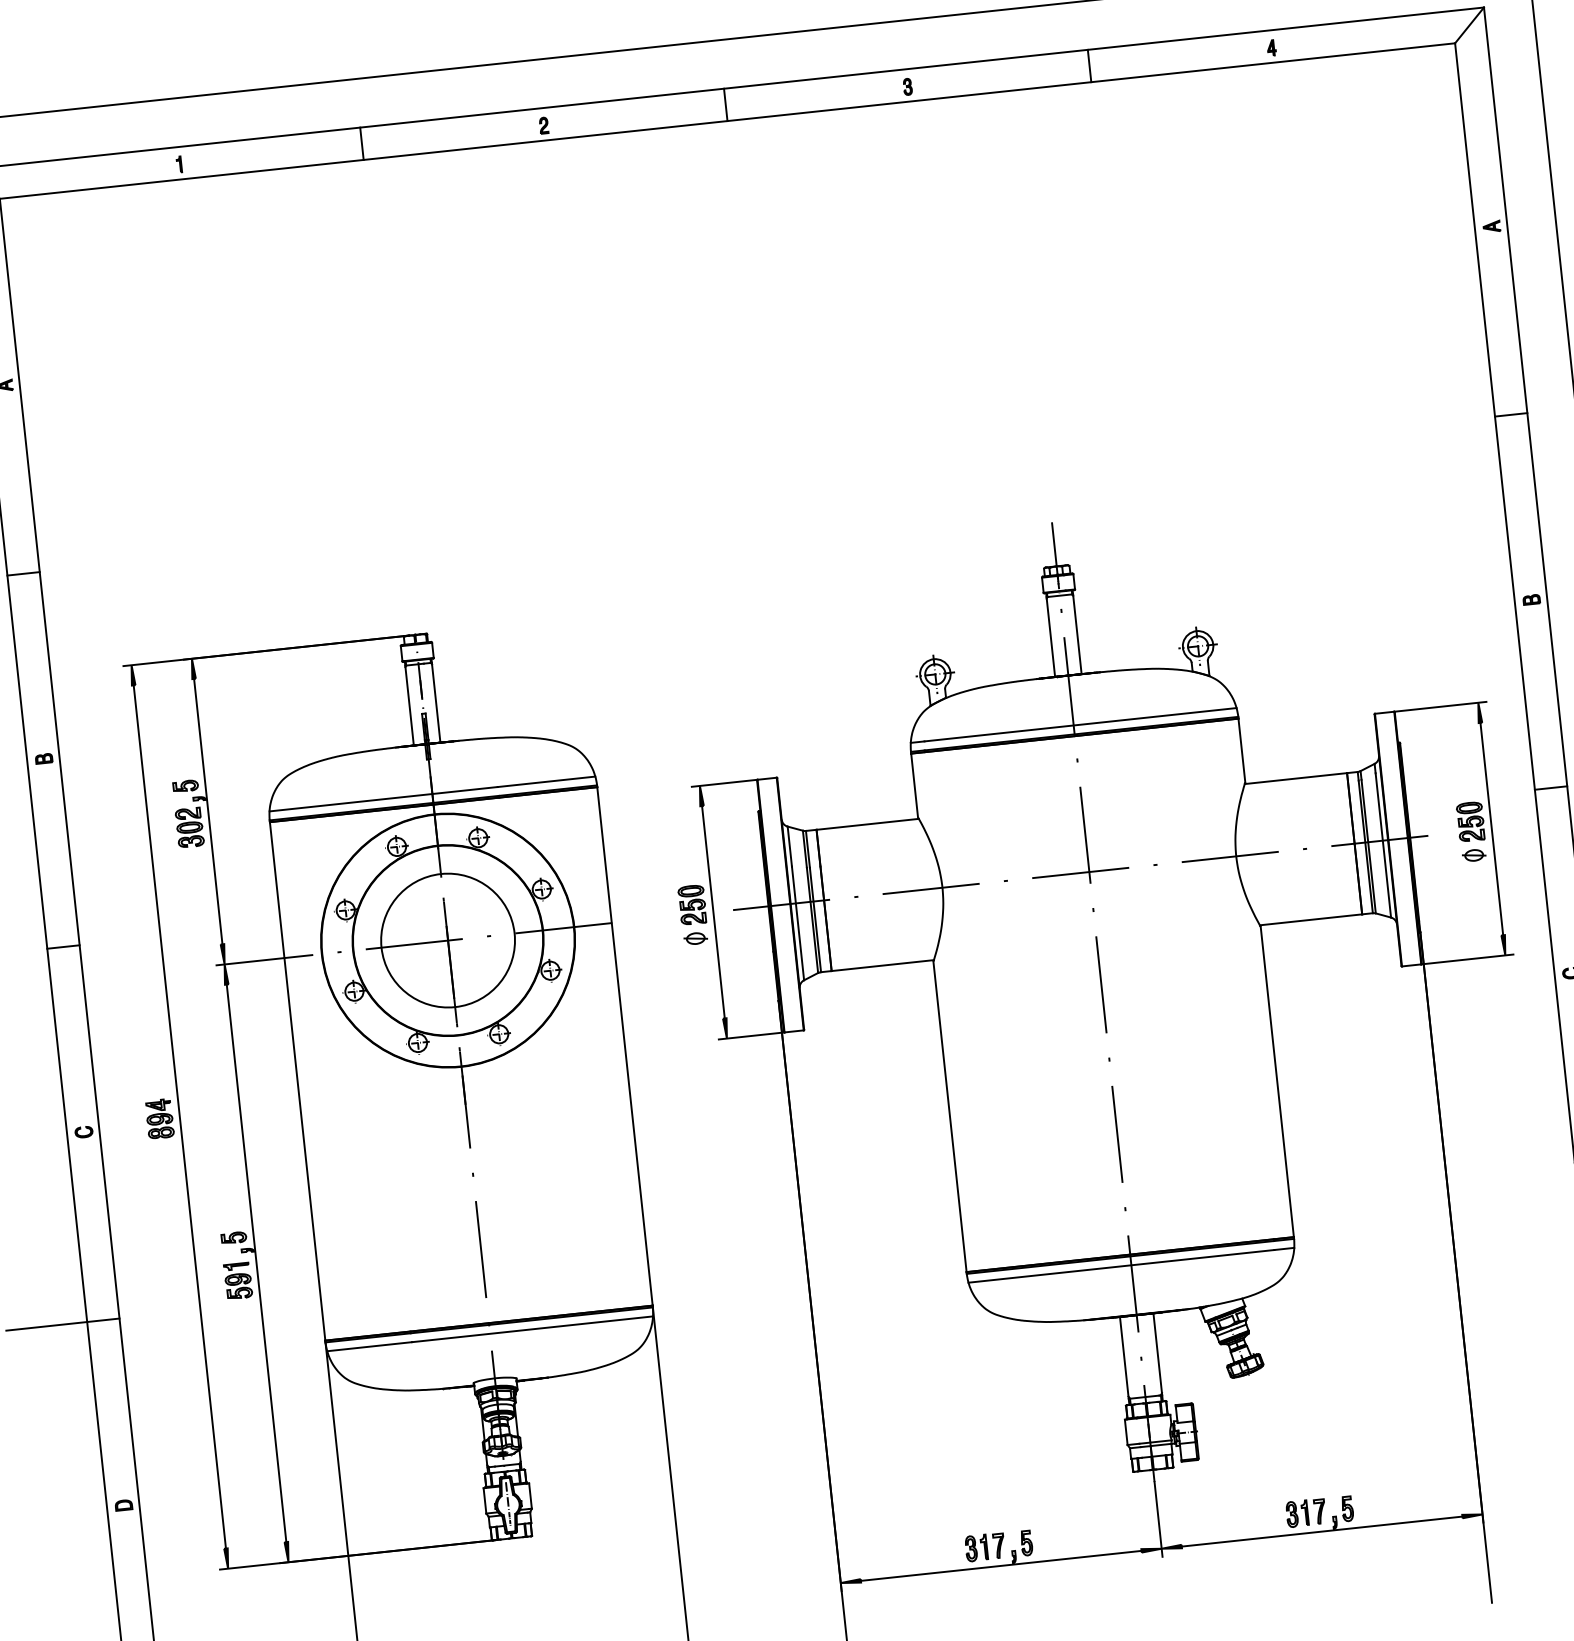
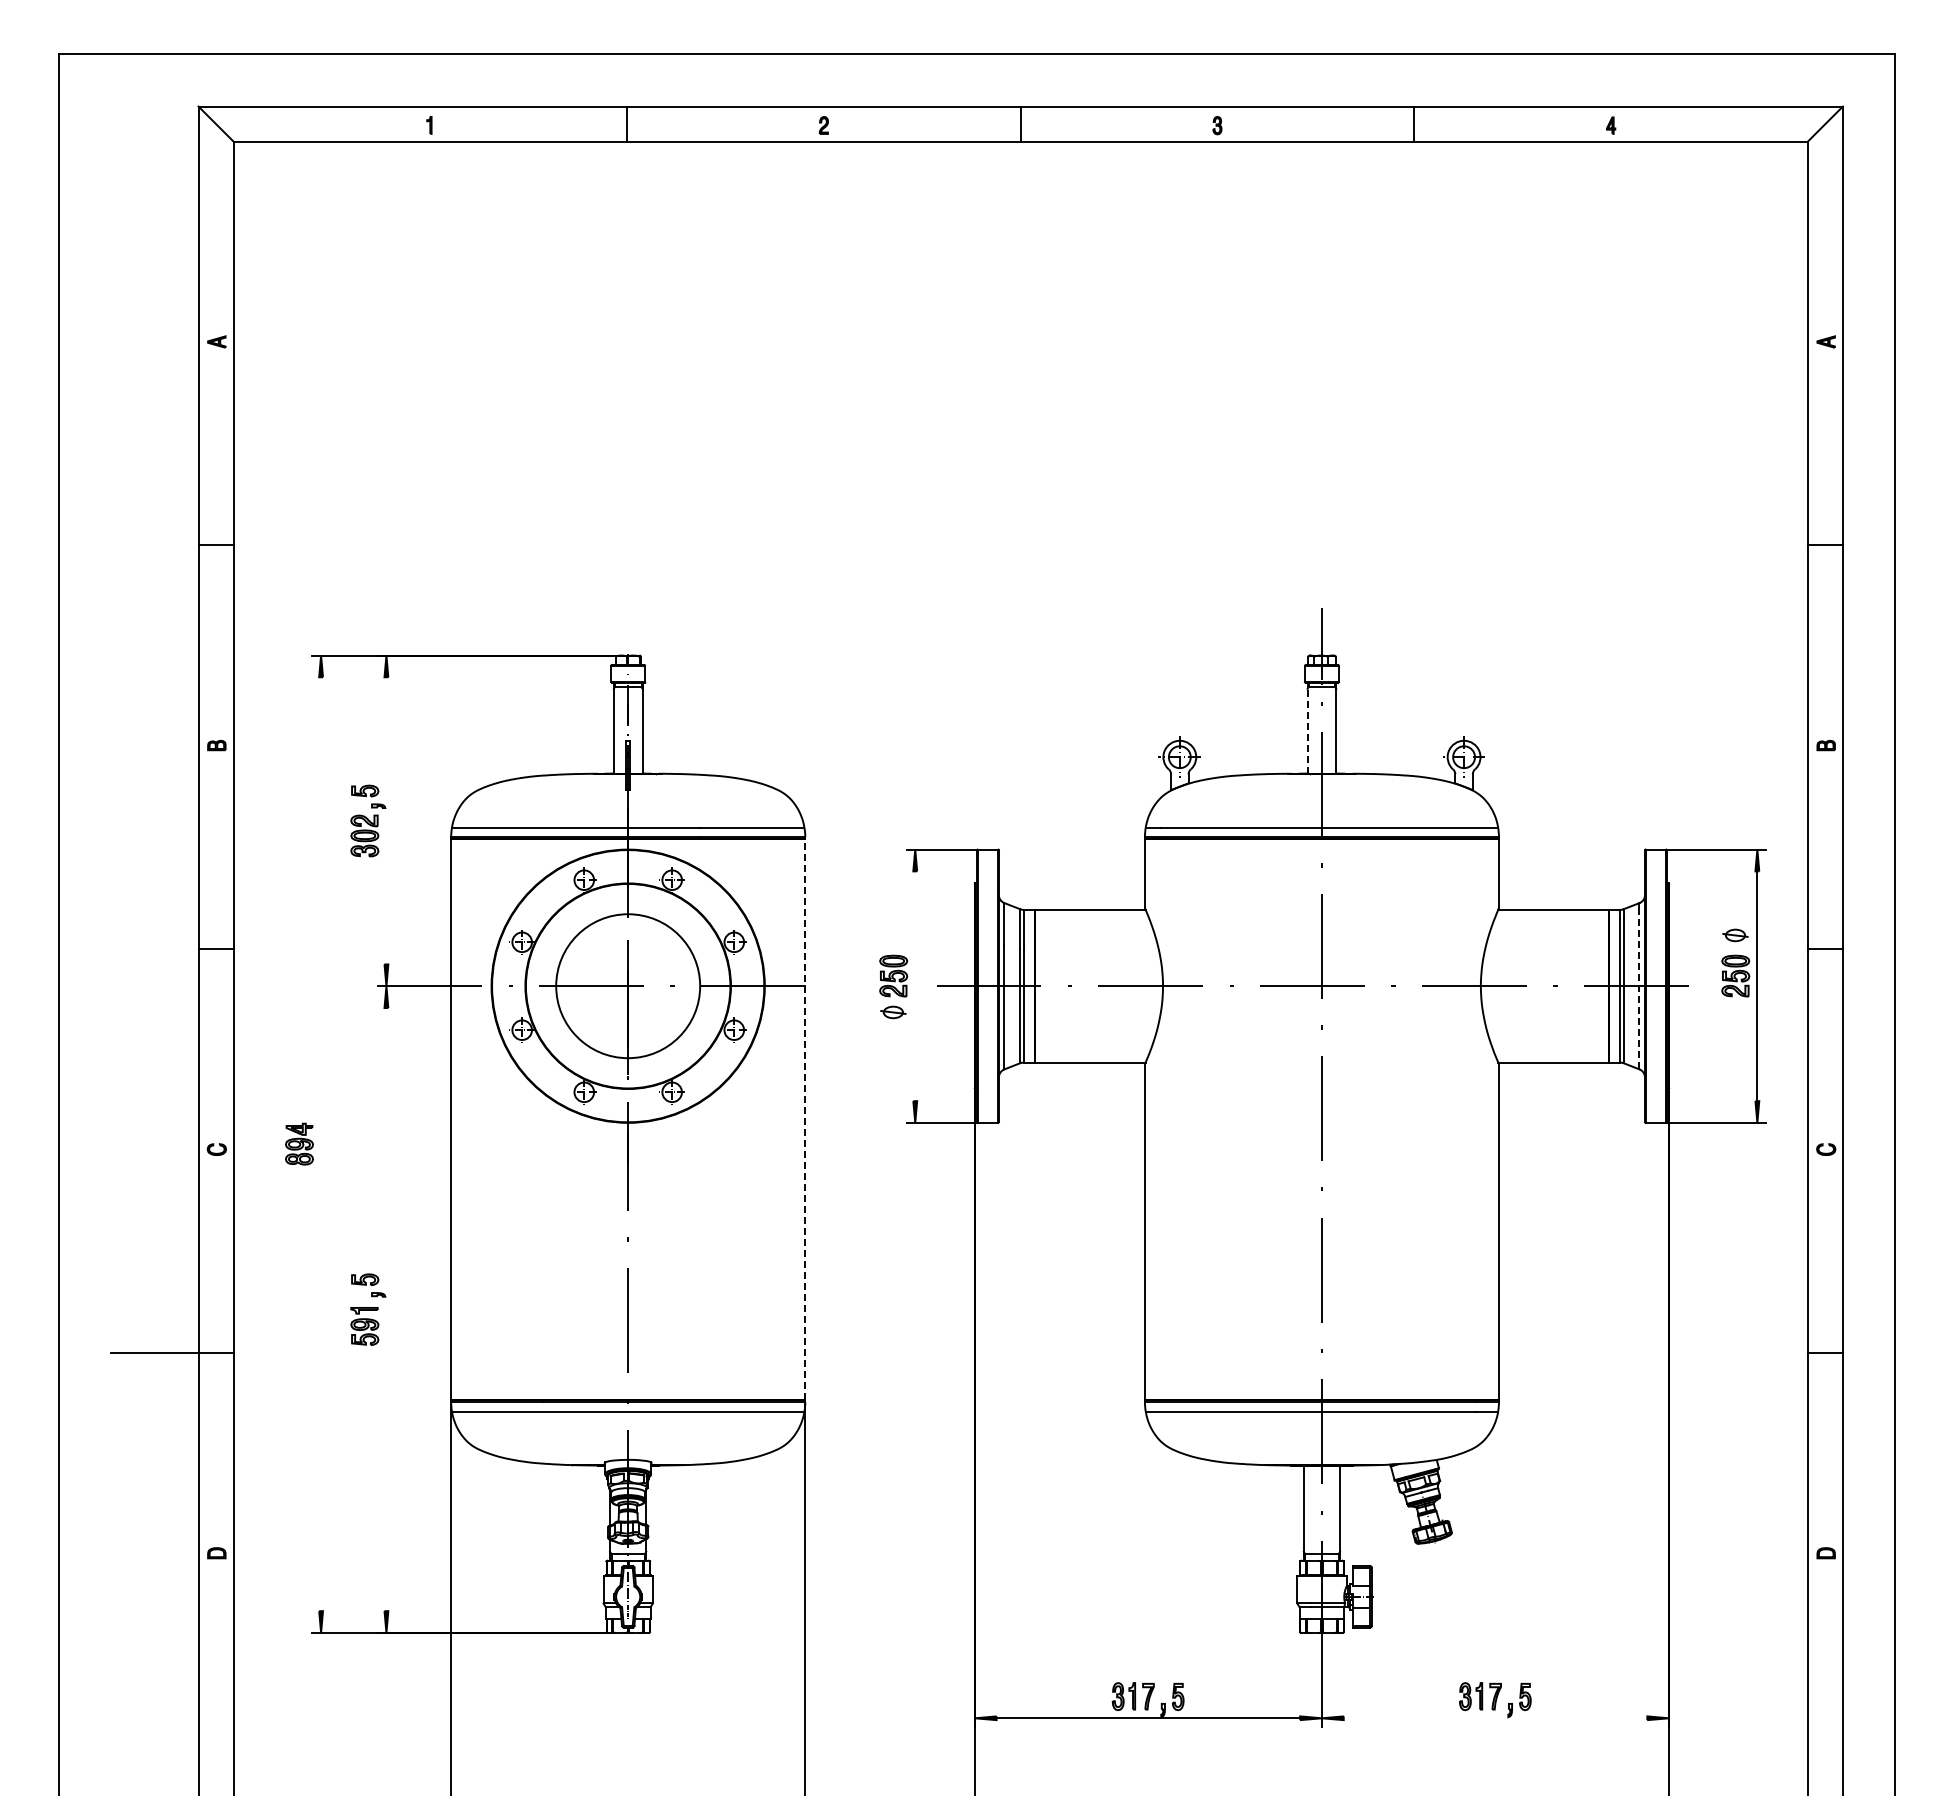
line: (1050, 634) -> (1307, 727), solid -> dashed
line: (208, 811) -> (386, 820), removed
line: (1383, 844) -> (1639, 990), solid -> dashed
part: (1474, 855) -> (1735, 935), moved
line: (713, 912) -> (915, 986), removed
line: (625, 1046) -> (805, 1119), solid -> dashed
line: (180, 1117) -> (321, 1144), removed
line: (256, 1263) -> (386, 1309), removed
line: (1322, 1531) -> (1495, 1718), removed

